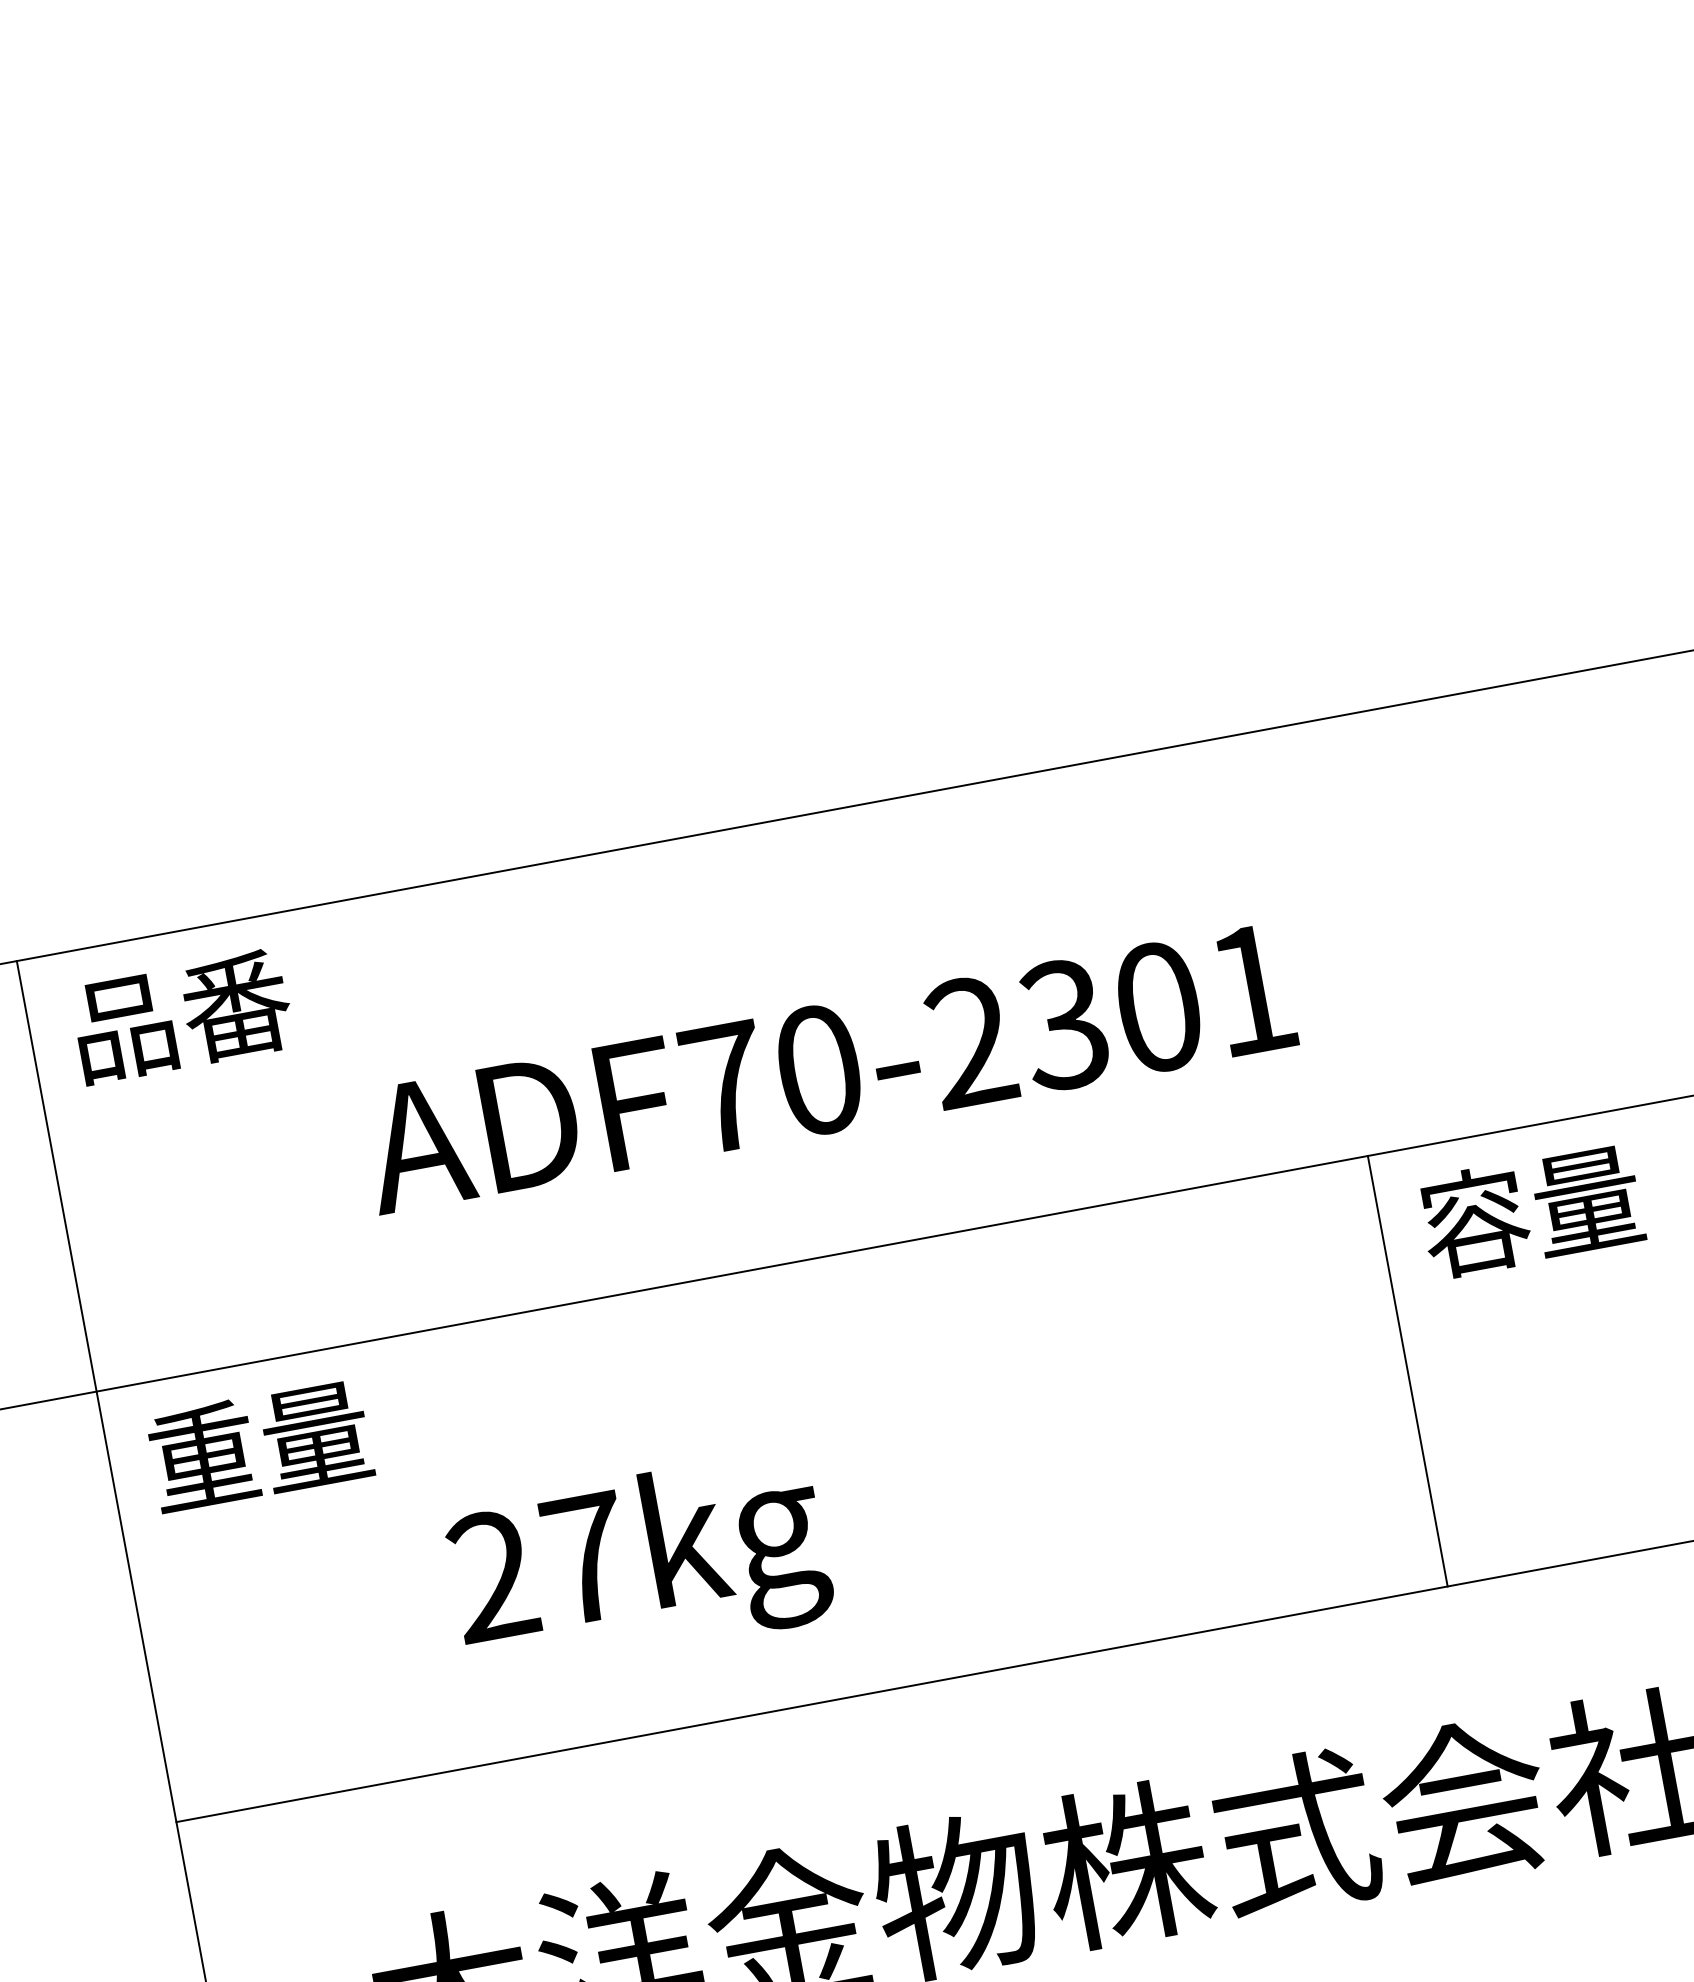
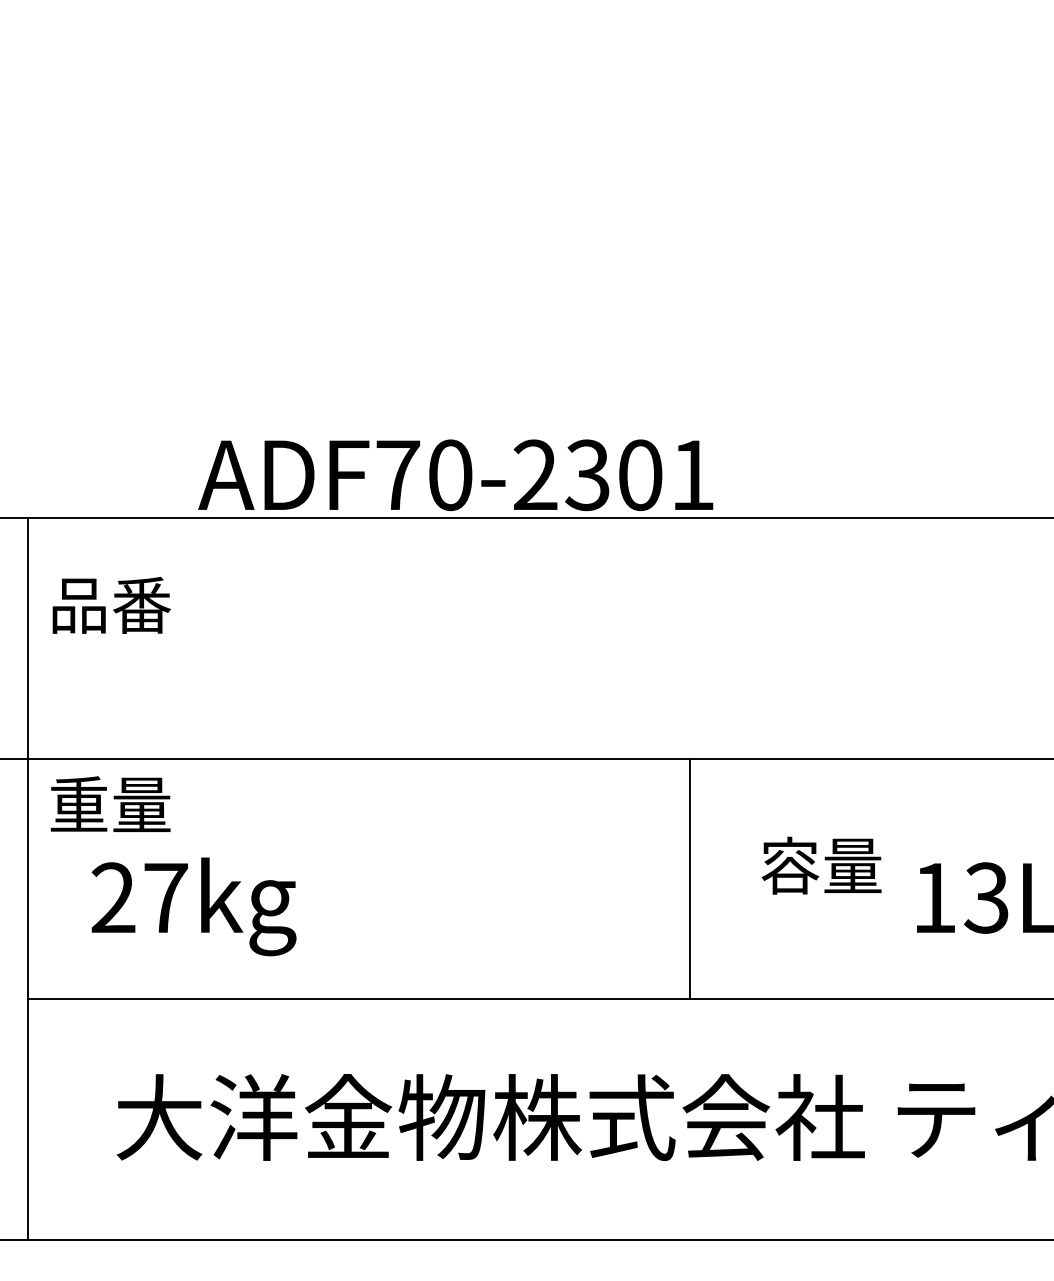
text: (181, 1014) -> (111, 604), moved
text: (827, 1068) -> (455, 475), moved
text: (1531, 1210) -> (821, 865), moved
line: (1407, 1370) -> (689, 878), moved
text: (638, 1564) -> (193, 906), moved

